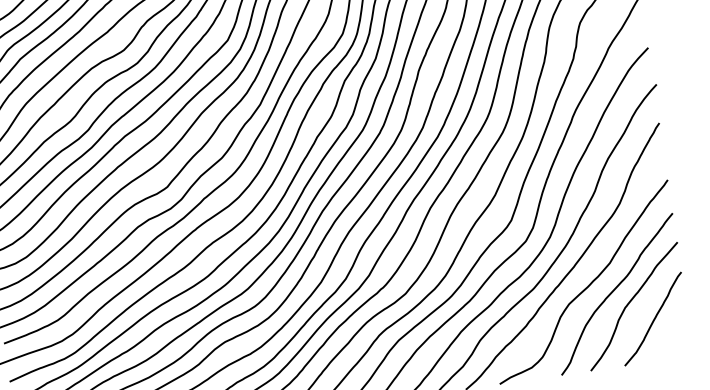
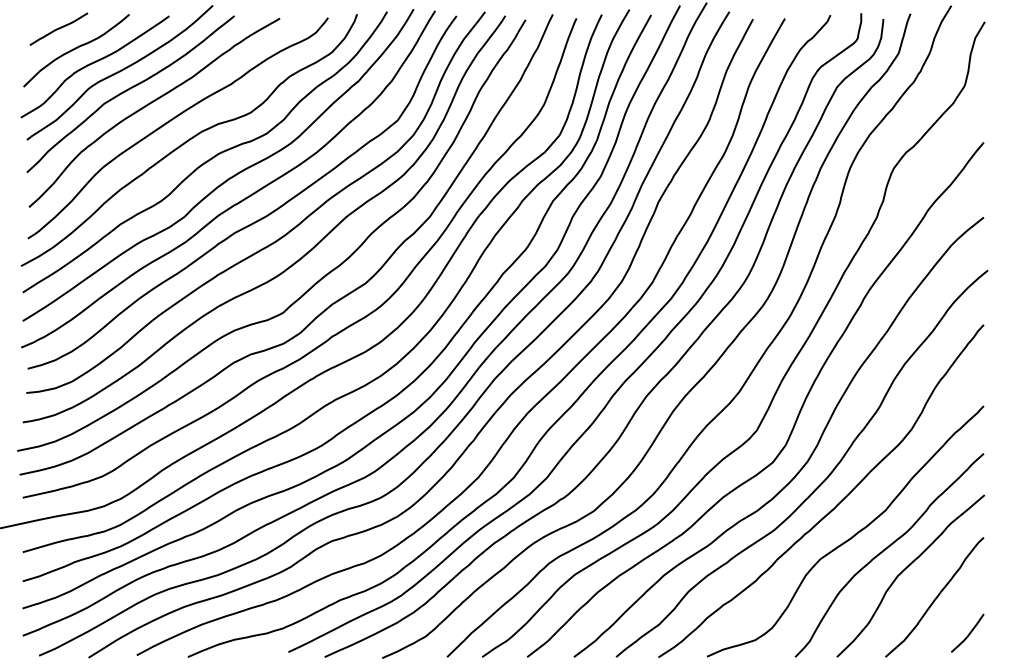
line: (680, 340) -> (968, 633), added

